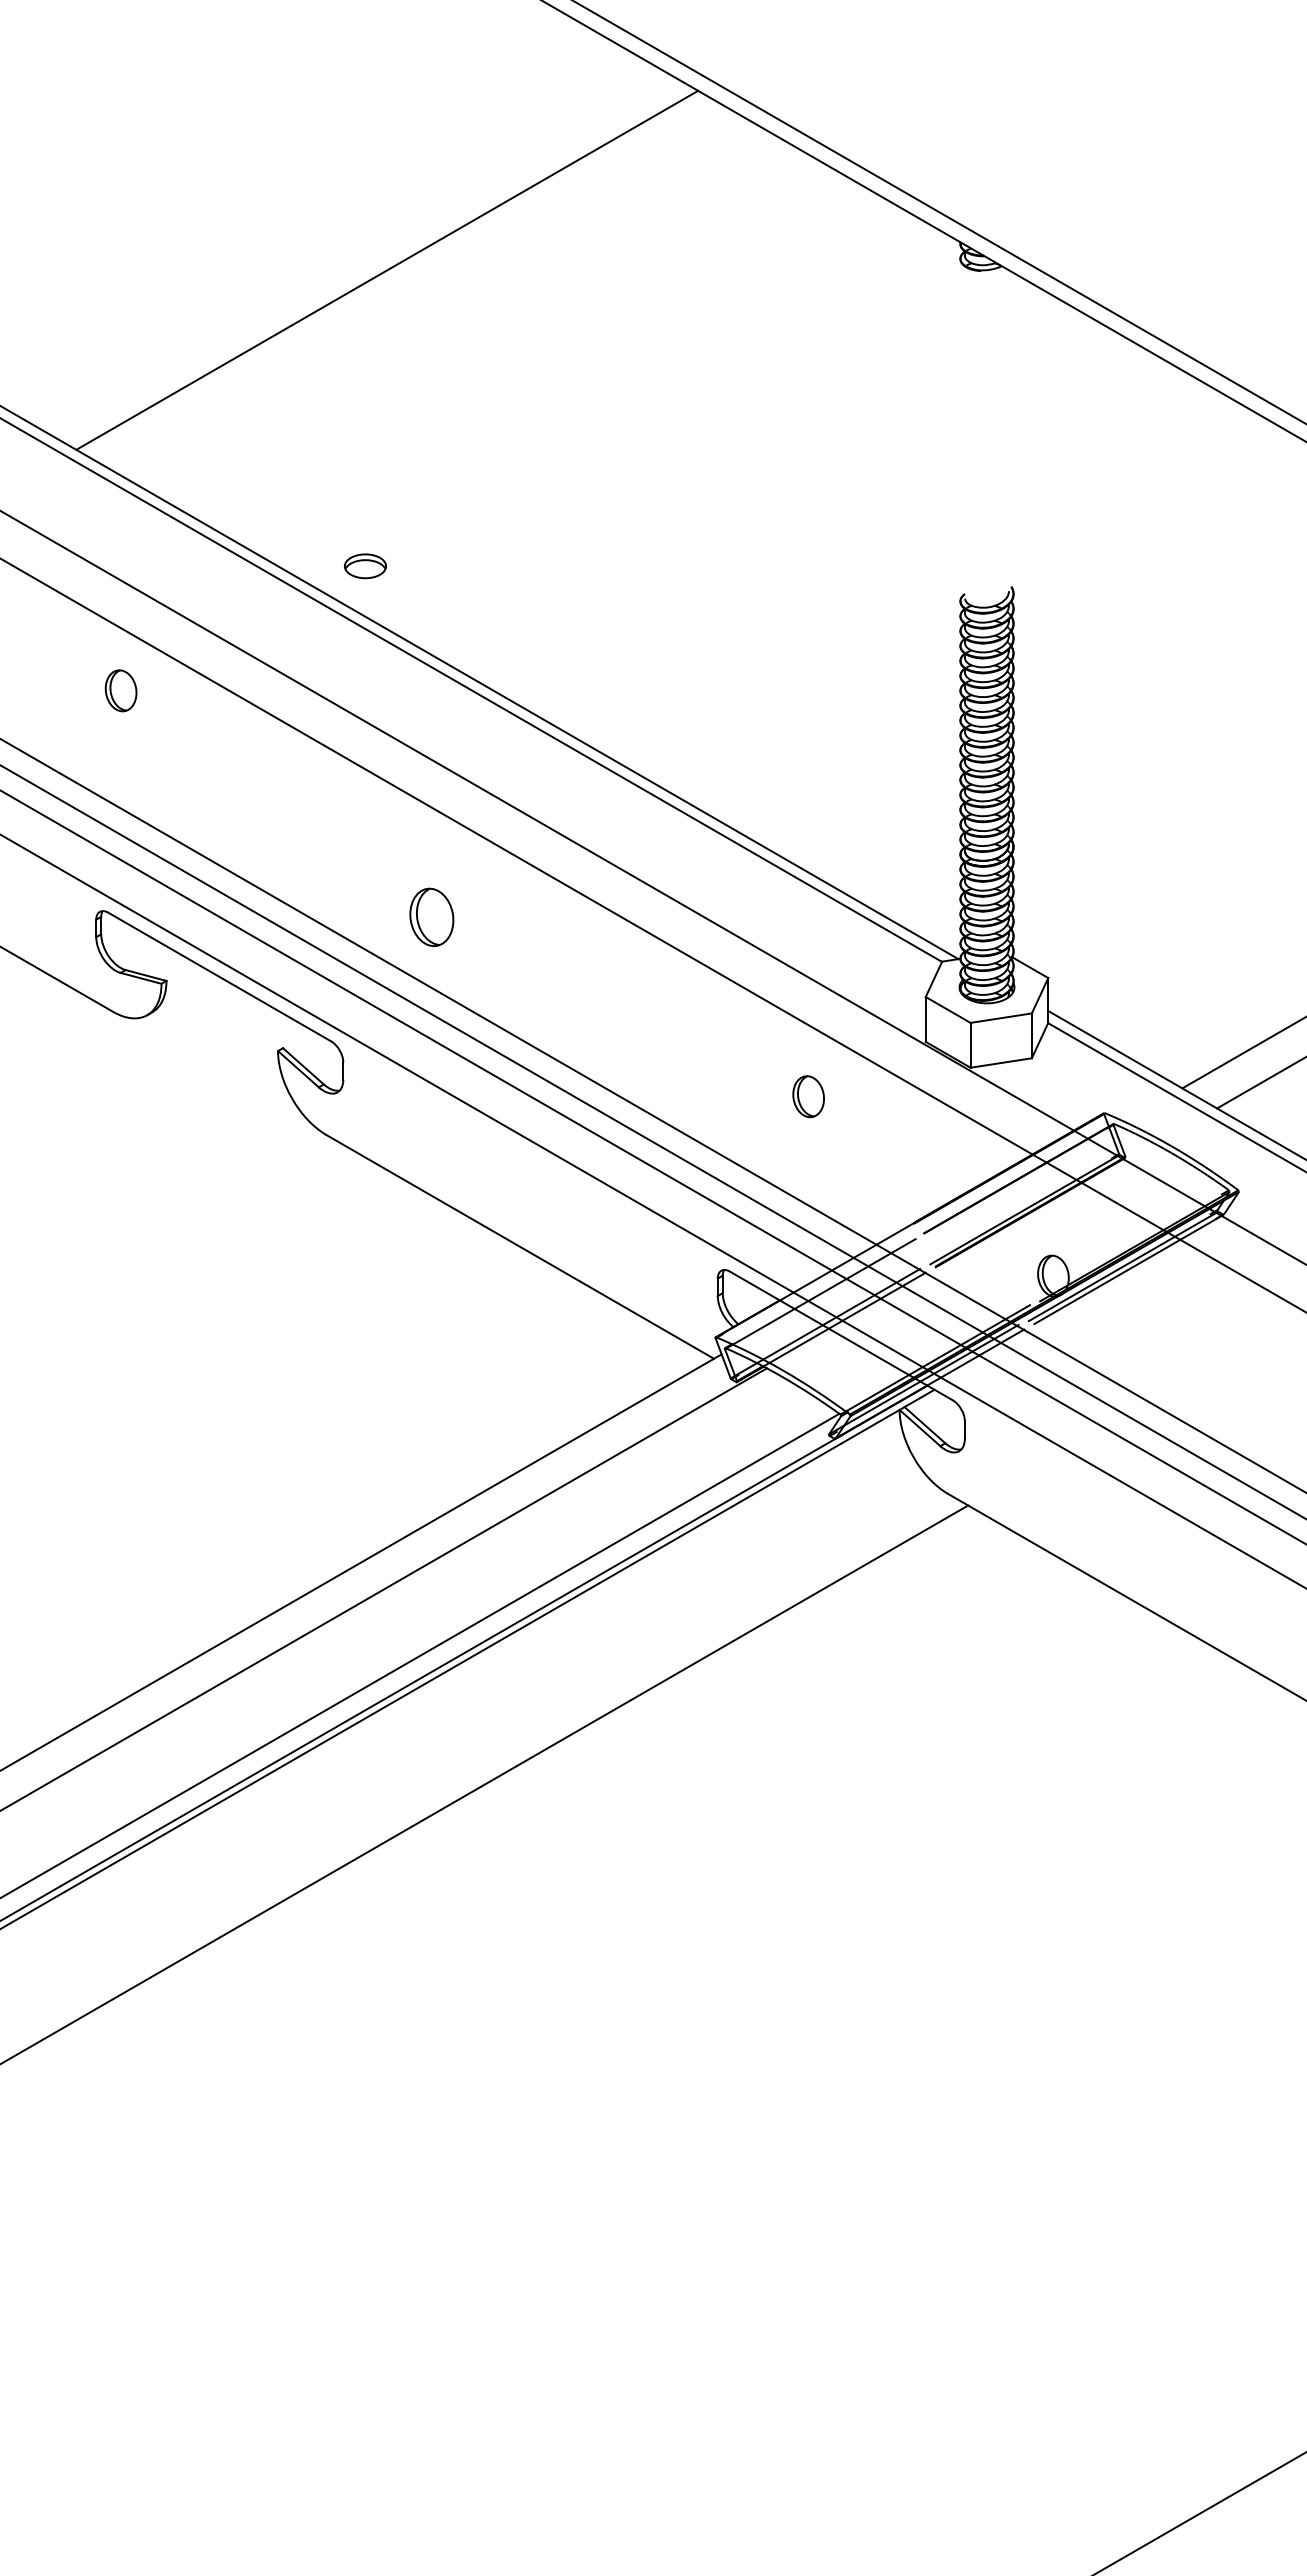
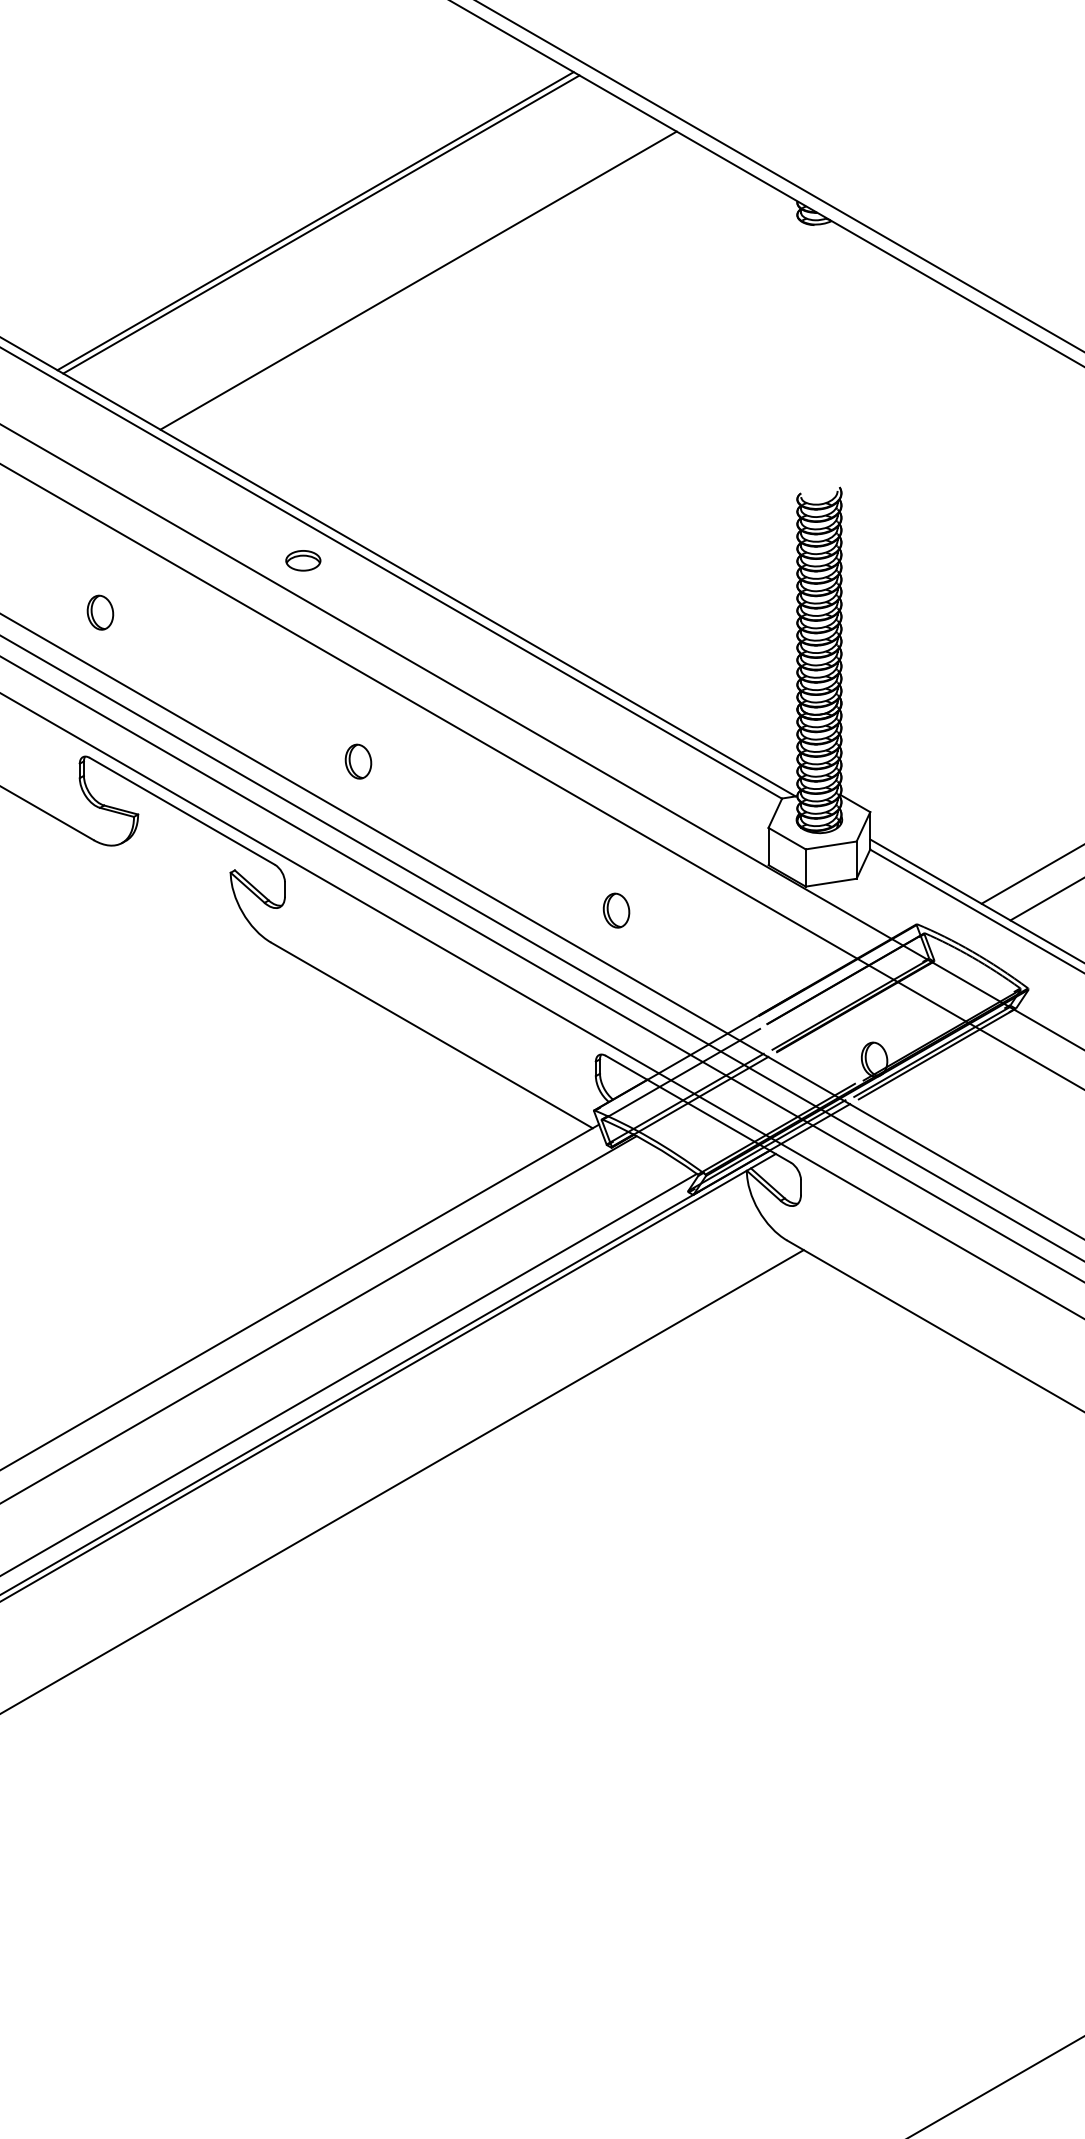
line: (380, 265) -> (315, 220), added
line: (504, 337) -> (418, 280), added
part: (365, 566) -> (303, 560), moved
part: (120, 690) -> (99, 612), moved
part: (431, 916) -> (358, 761), size x0.71
part: (808, 1096) -> (616, 910), moved

